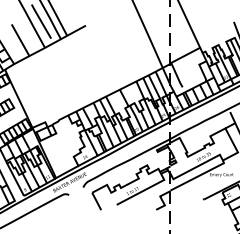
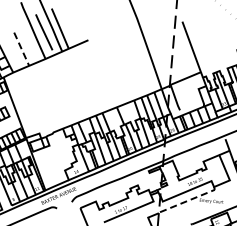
line: (20, 40) -> (21, 49), solid -> dashed
line: (199, 175) -> (189, 200), solid -> dashed

